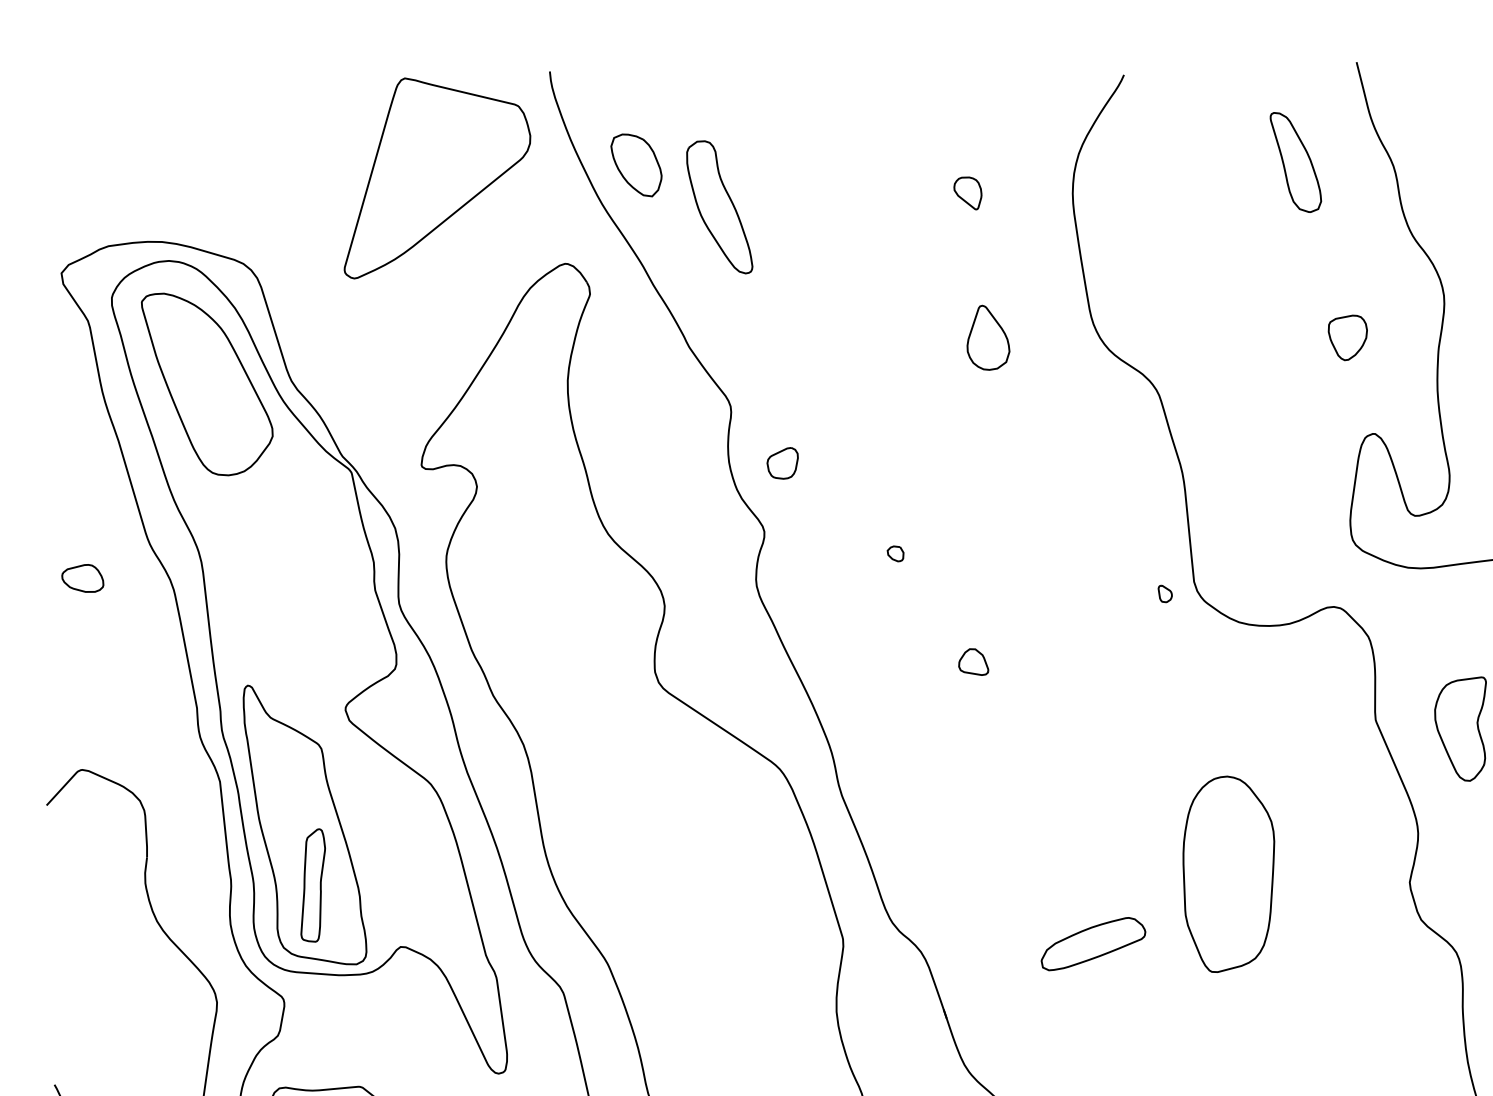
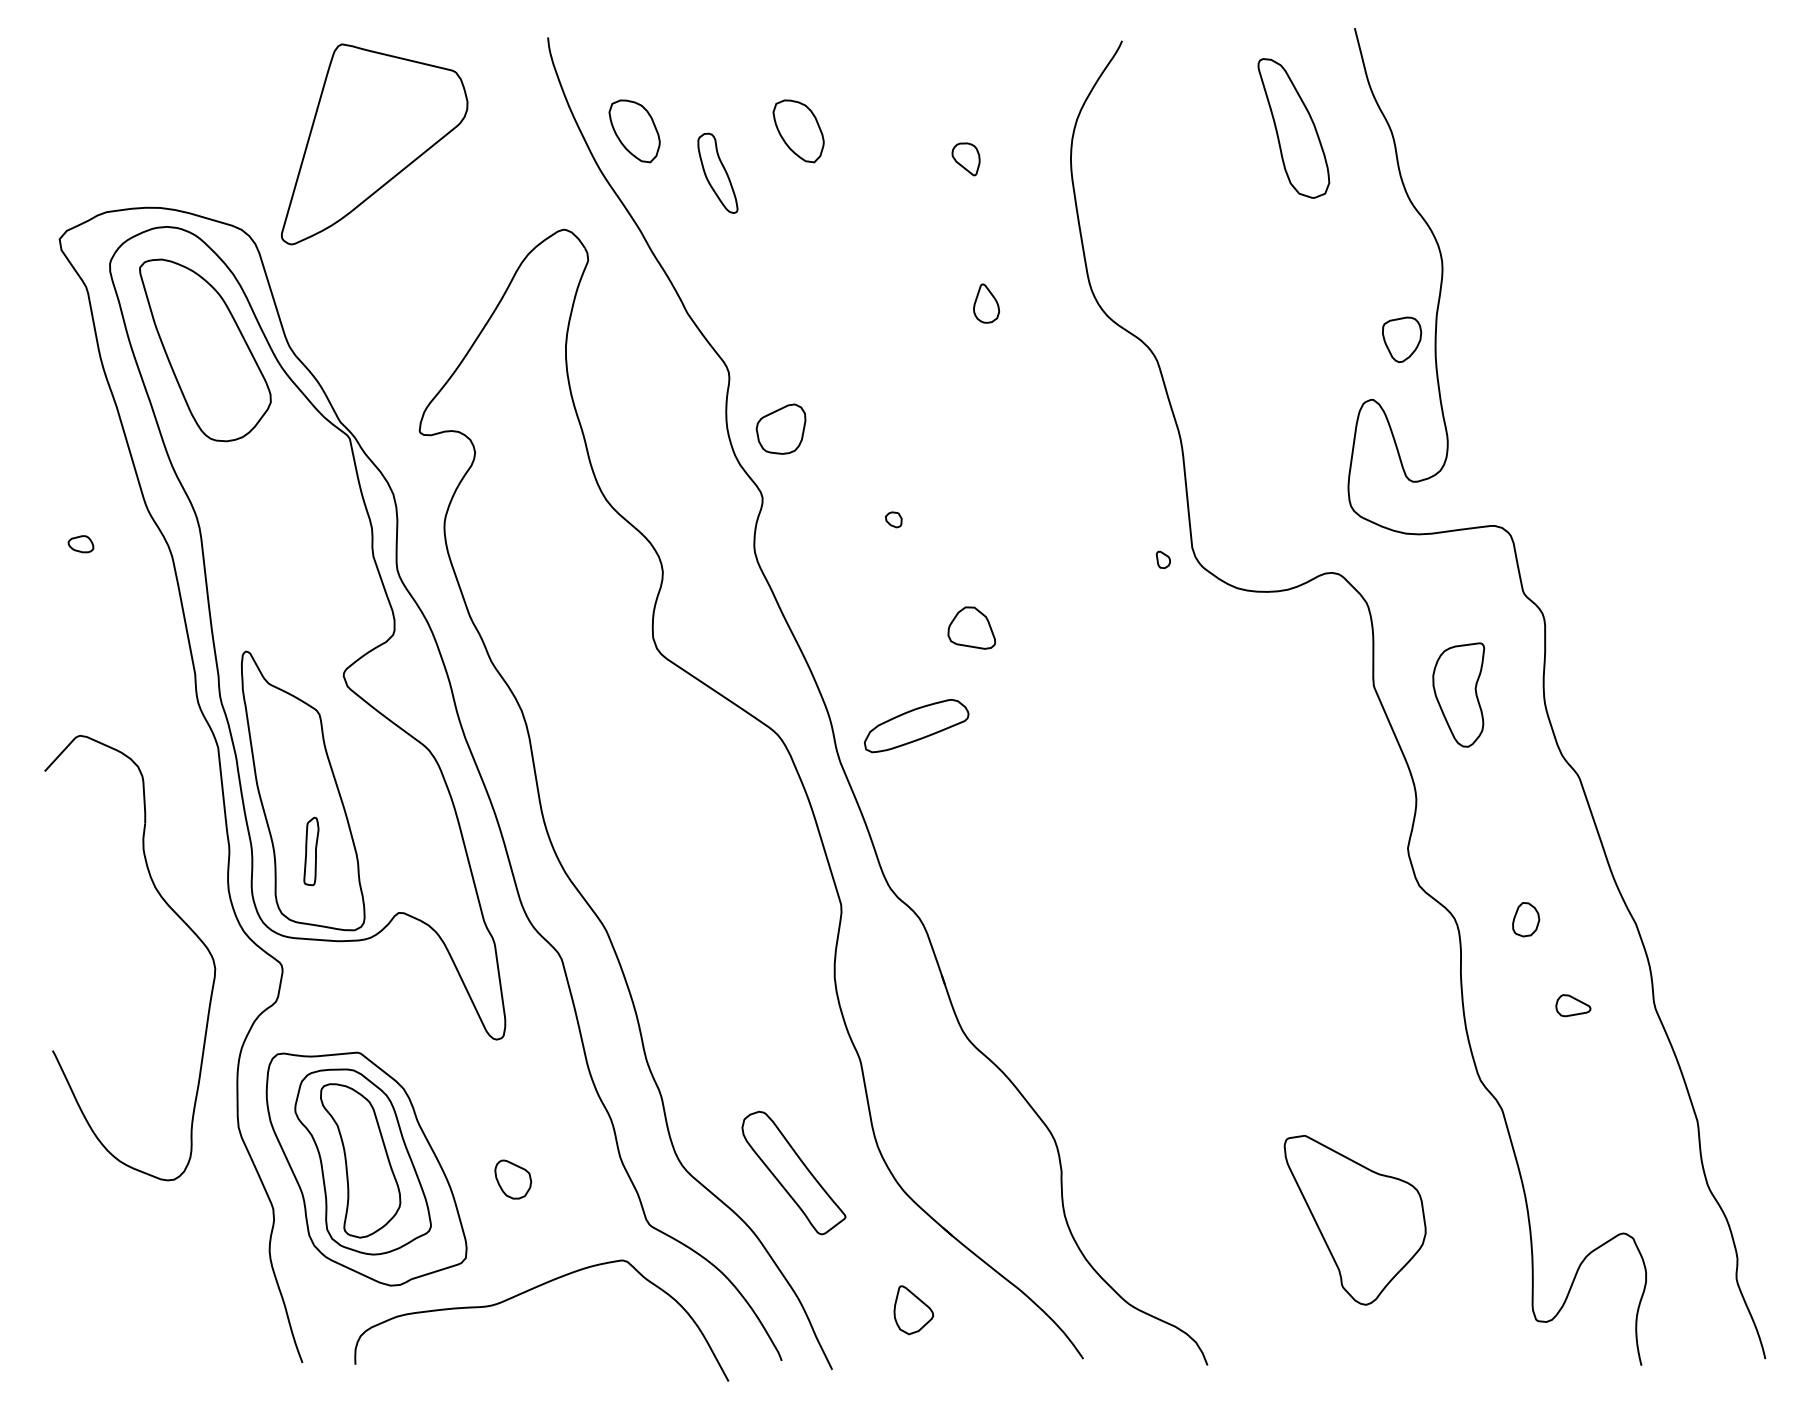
part: (1296, 162) -> (1294, 128), size x1.4
part: (800, 165) -> (798, 131), added
part: (437, 178) -> (374, 144), moved
part: (719, 207) -> (717, 173), size x0.6
part: (988, 337) -> (986, 303), size x0.6
part: (1348, 337) -> (1402, 339), moved
part: (782, 463) -> (780, 429), size x1.6
part: (82, 577) -> (80, 543), size x0.6
part: (973, 661) -> (971, 627), size x1.6
part: (1228, 873) -> (1226, 839), removed
part: (313, 885) -> (311, 851), size x0.6
part: (1093, 944) -> (916, 726), moved

